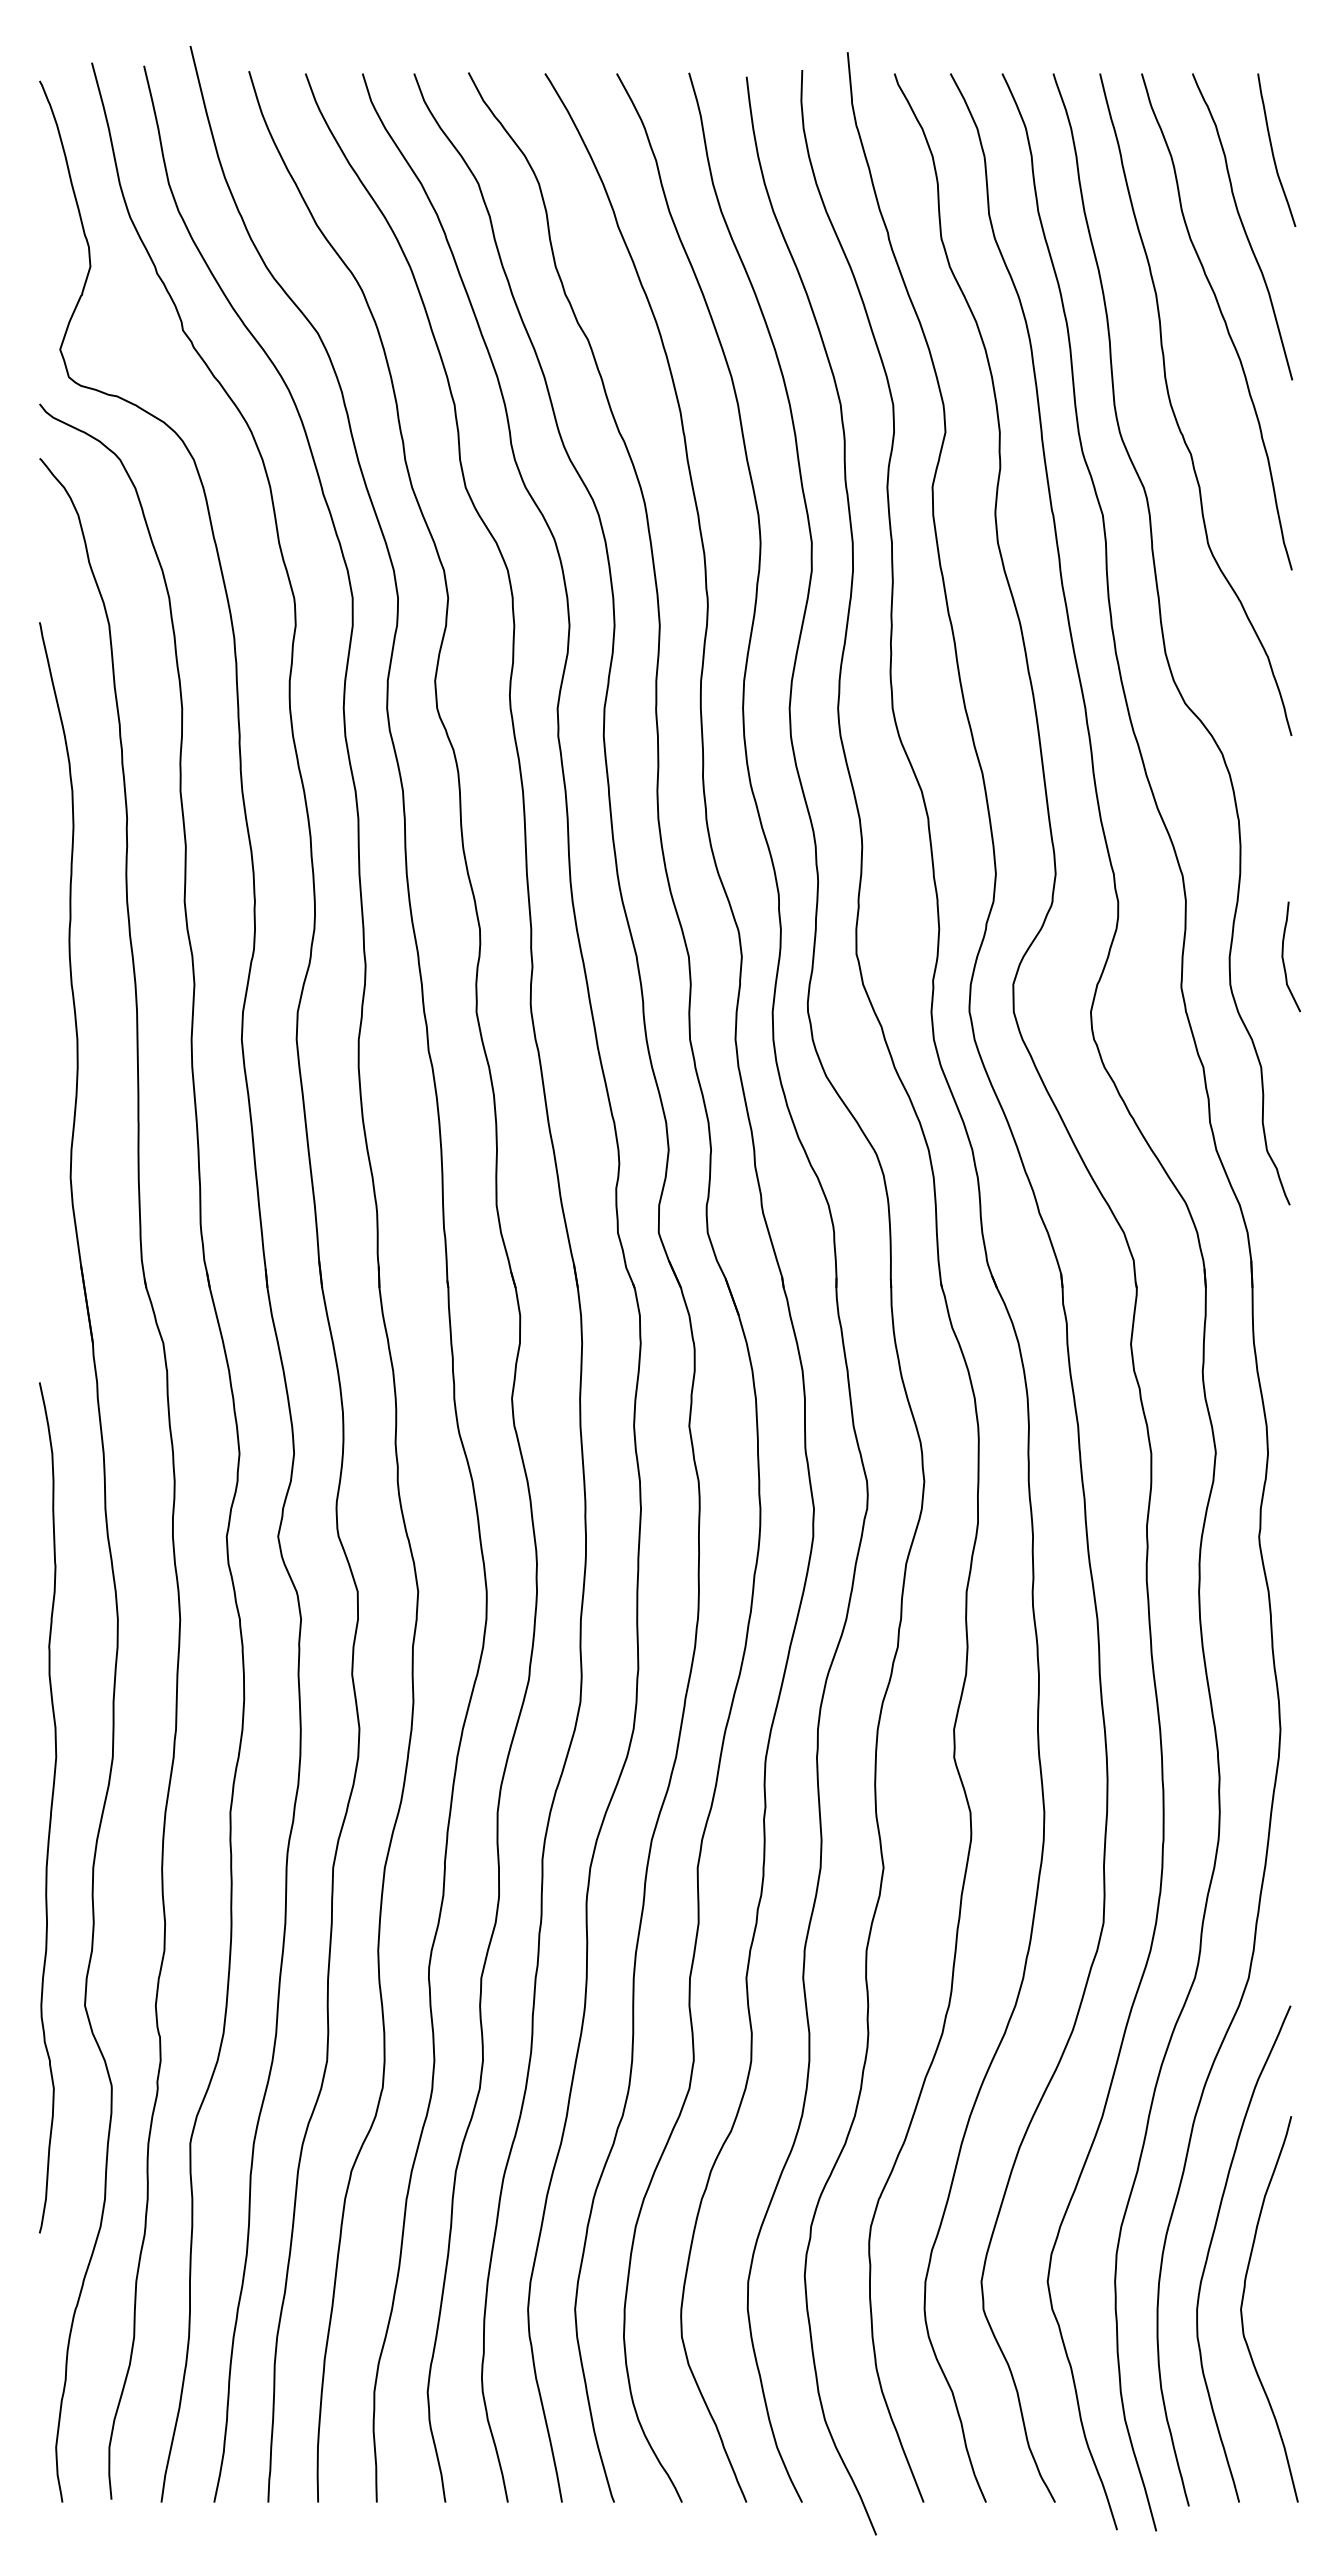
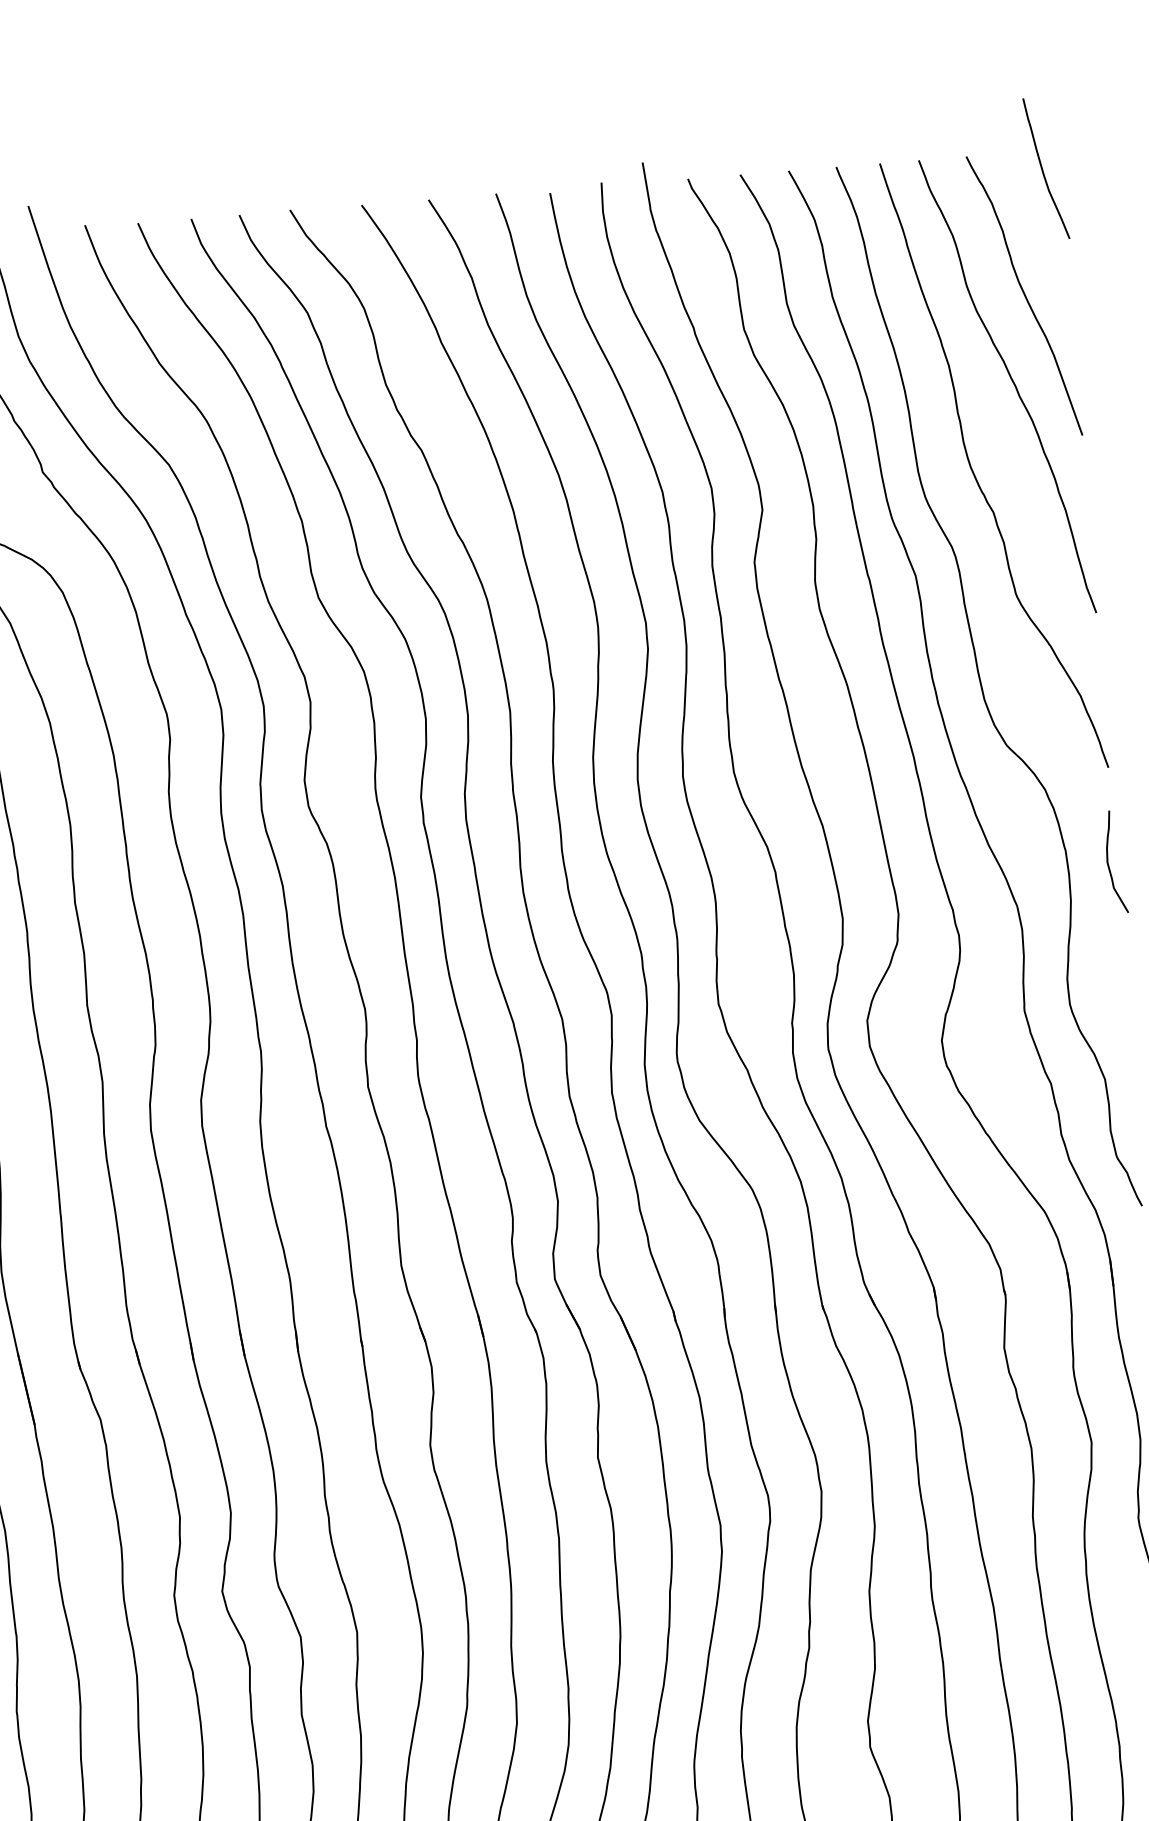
curve: (1273, 150) -> (1043, 169), moved
curve: (1283, 956) -> (1108, 862), moved

